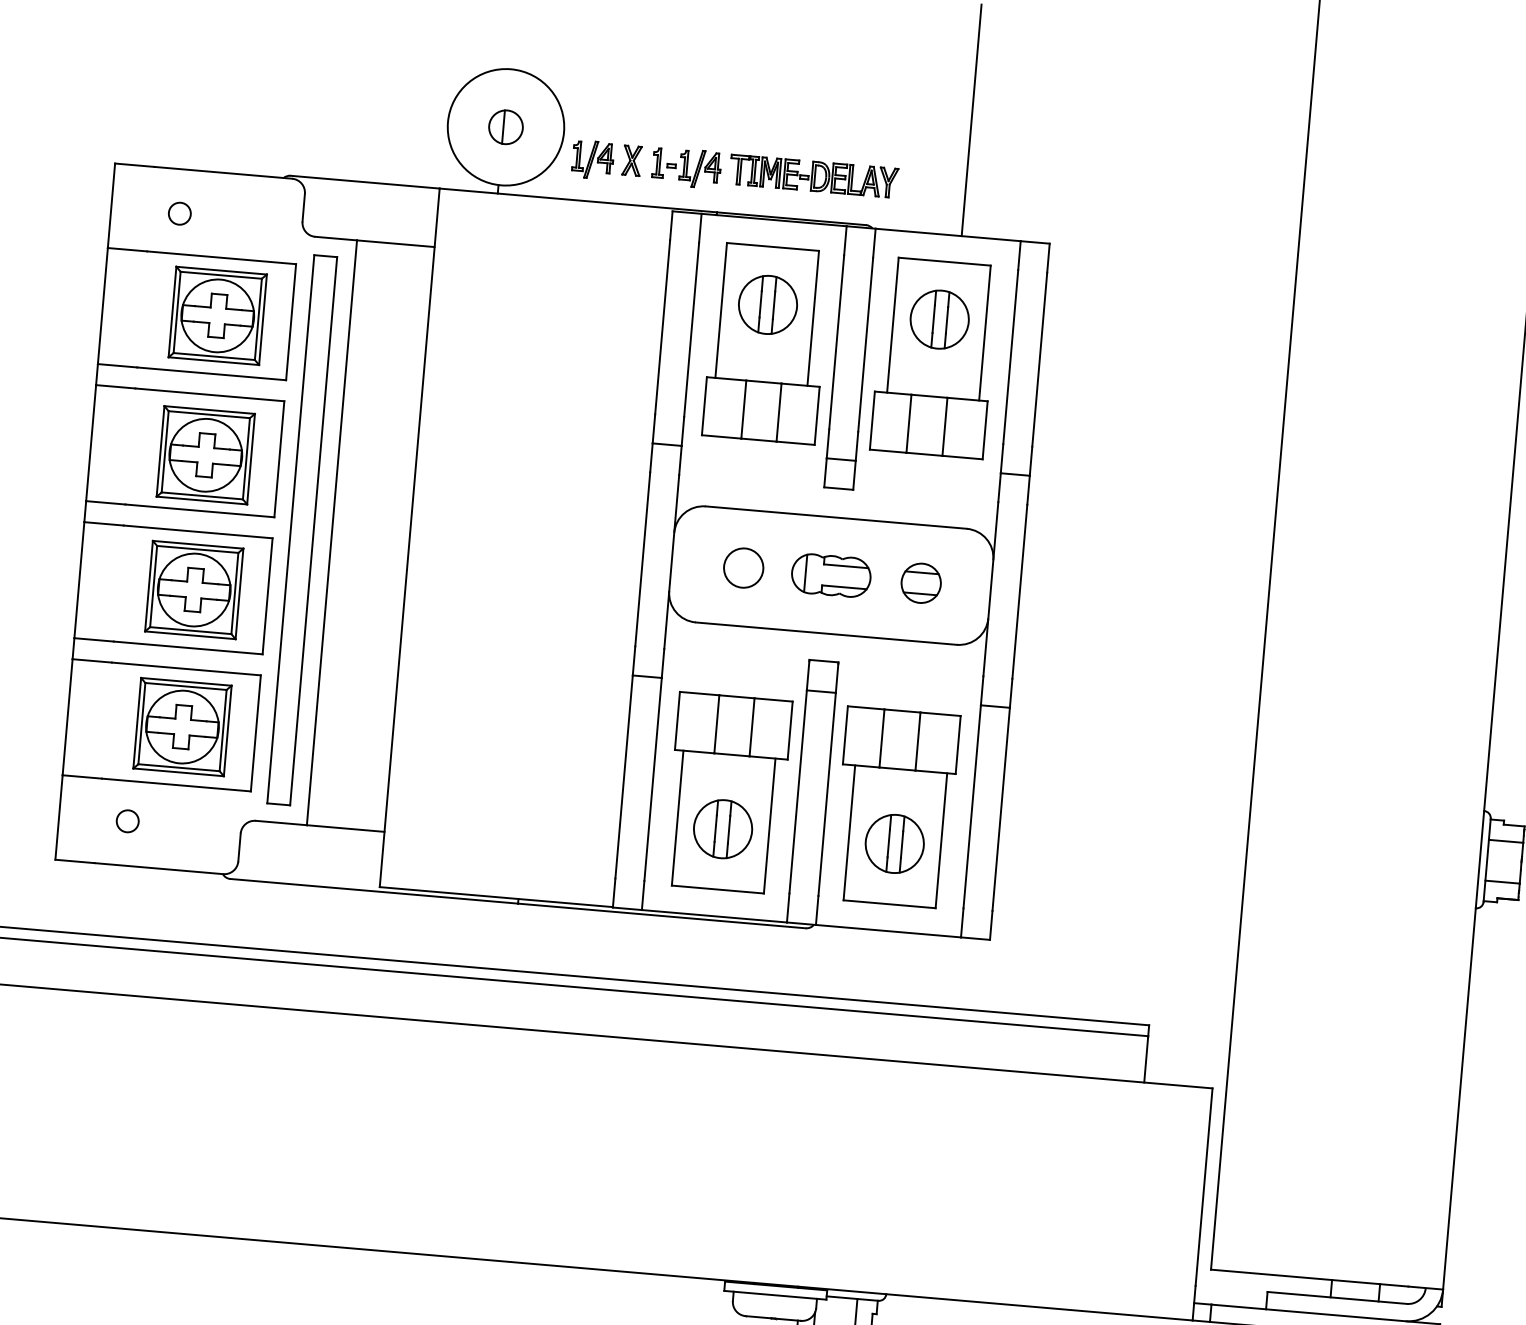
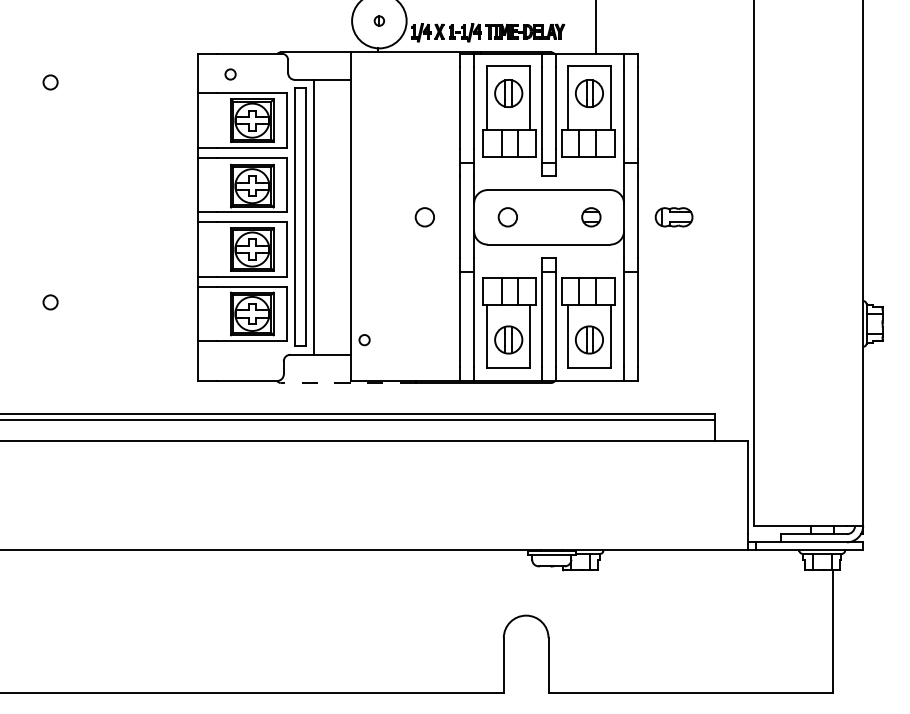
part: (506, 125) -> (379, 20), size x0.6
circle: (566, 553) -> (424, 217), added
part: (829, 575) -> (673, 217), moved
circle: (127, 822) -> (364, 340), moved
line: (374, 890) -> (348, 382), solid -> dashed

